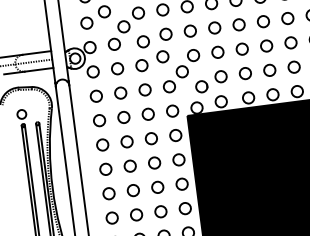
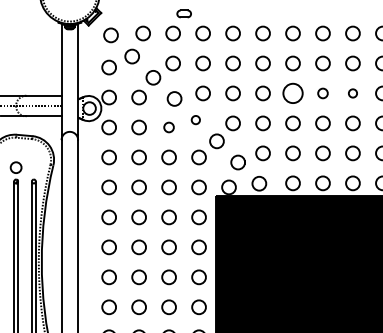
circle: (287, 18) -> (352, 93), size x0.6
circle: (263, 21) -> (322, 93), size x0.7
circle: (238, 24) -> (292, 93), size x1.4
circle: (162, 56) -> (195, 119), size x0.6
circle: (141, 65) -> (168, 127), size x0.7

